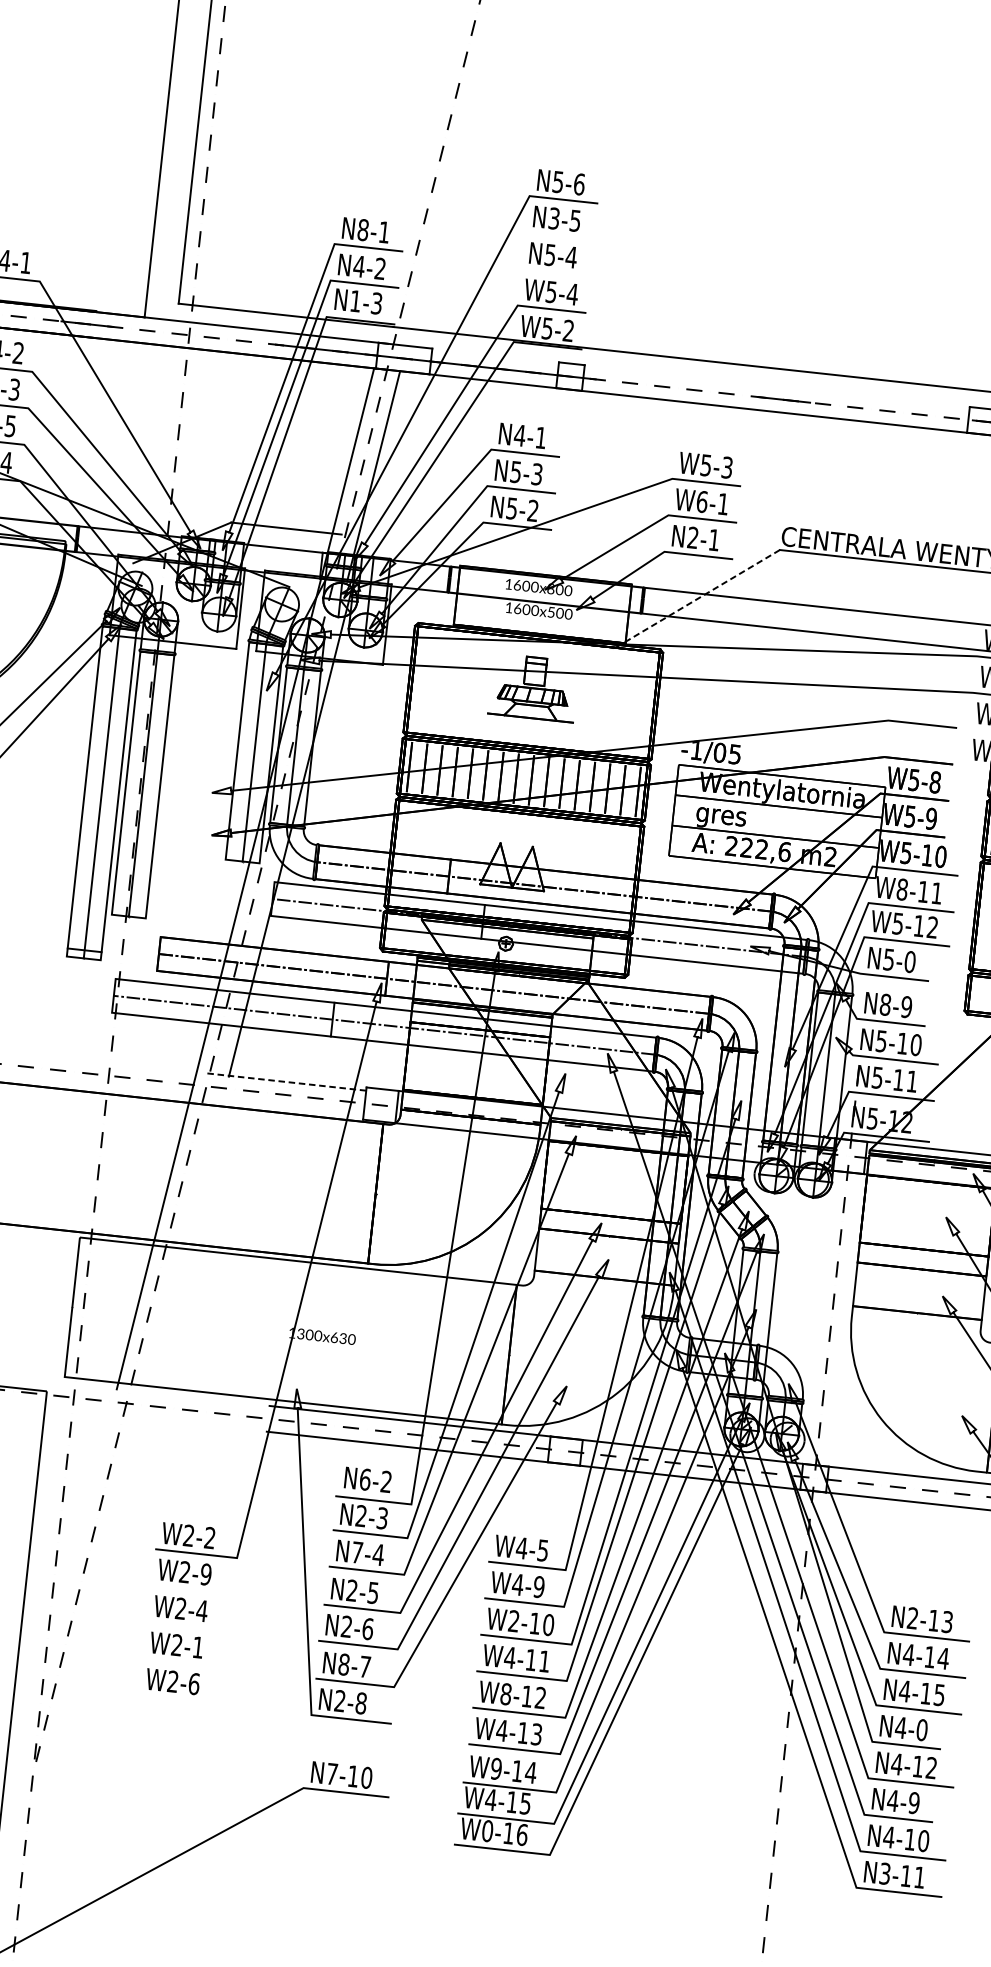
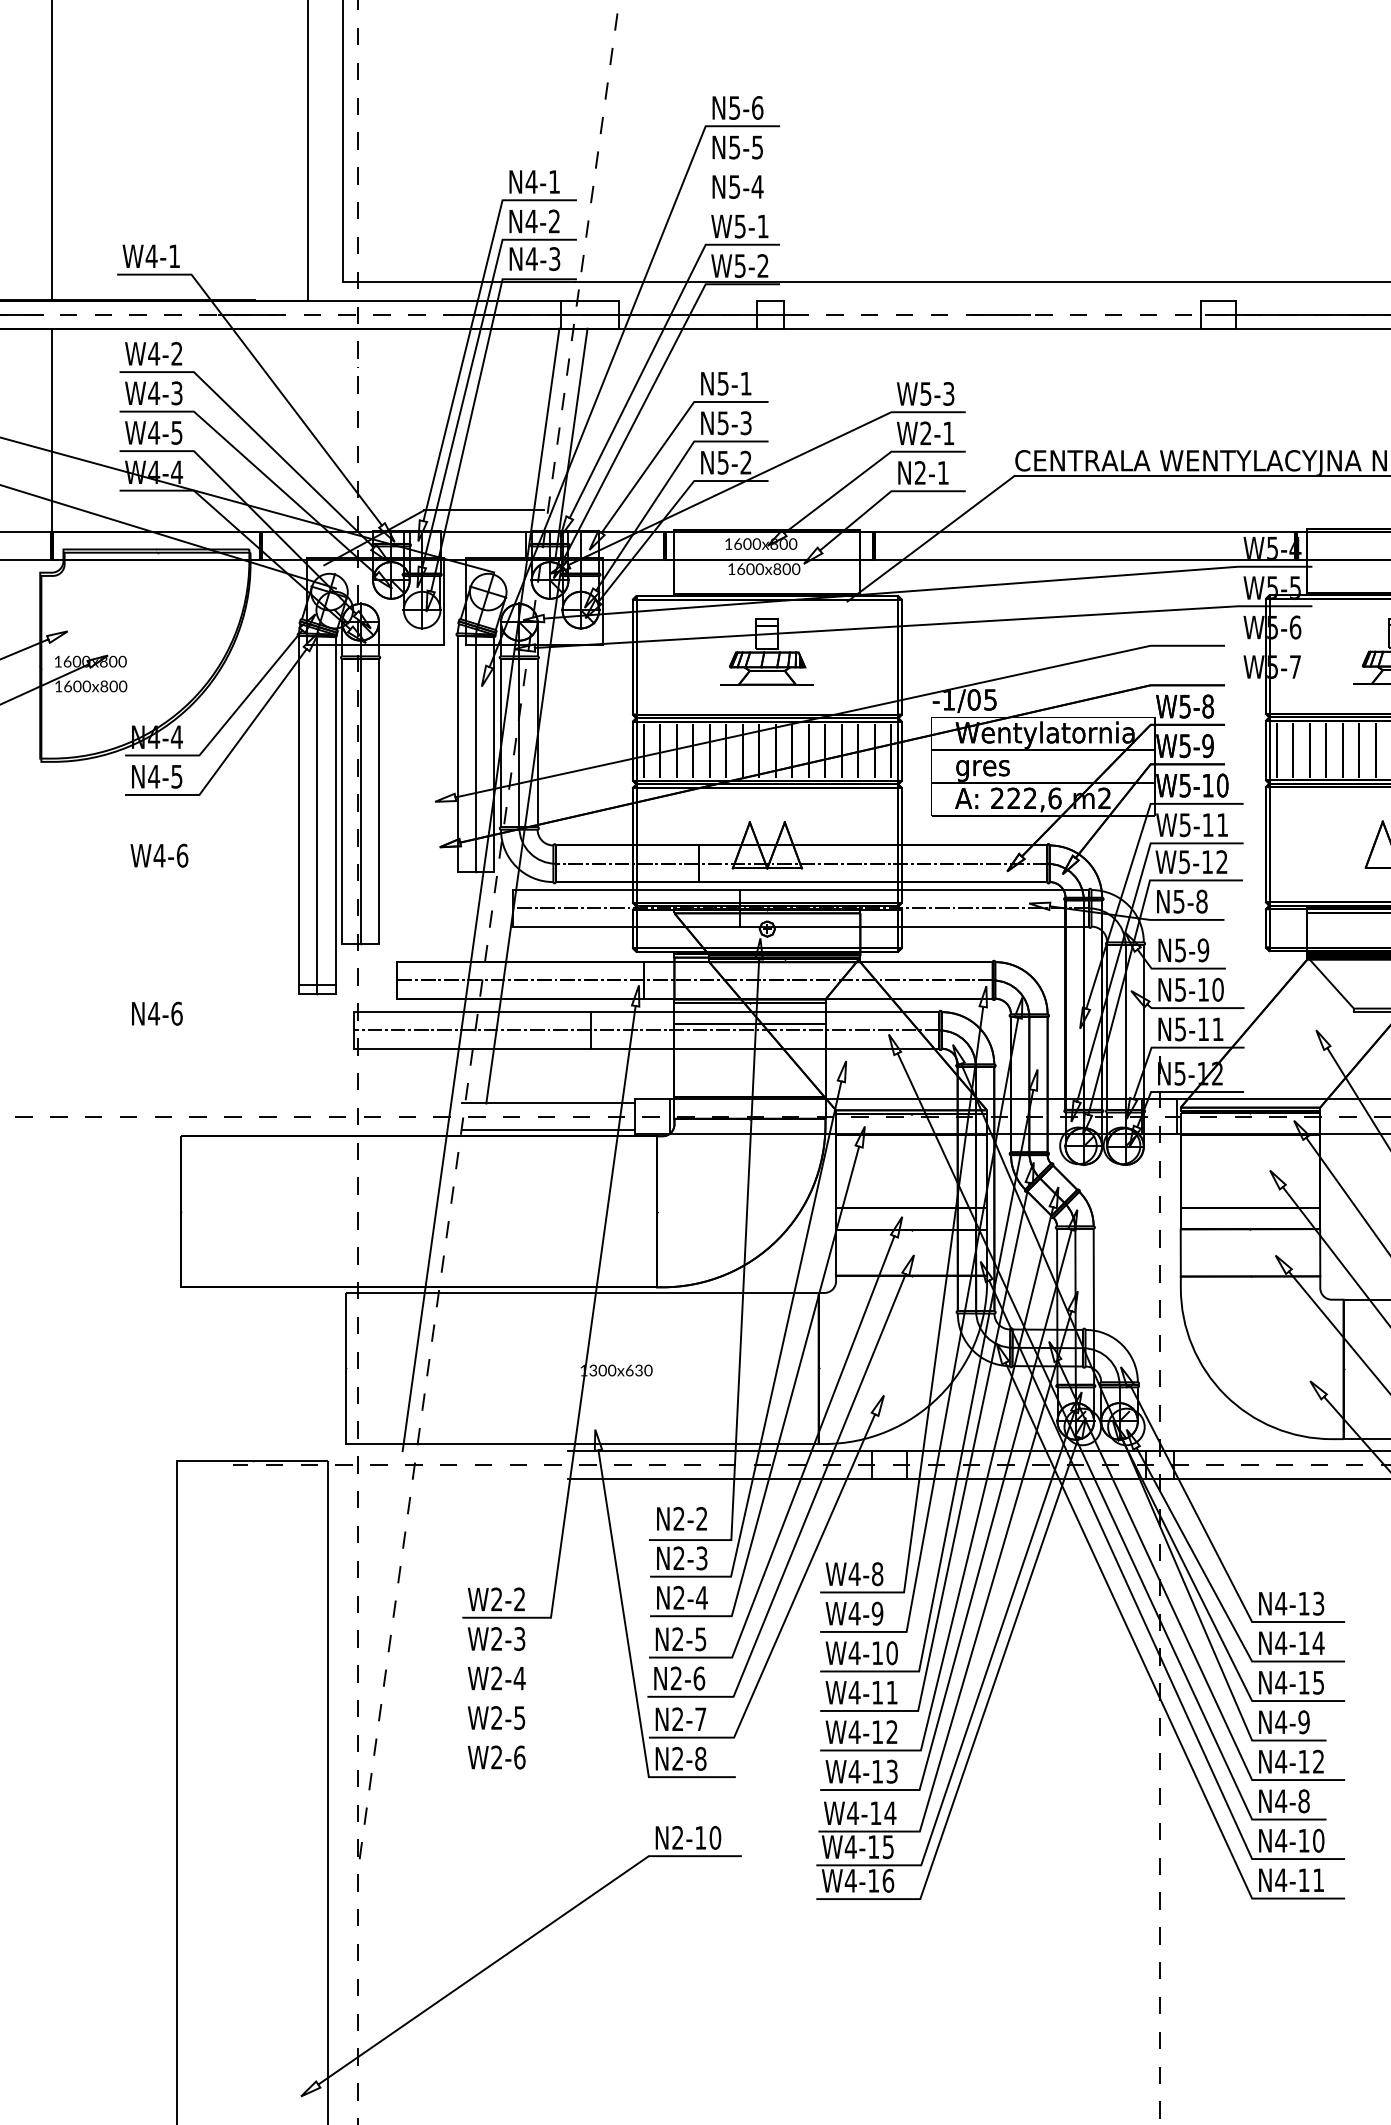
text: (554, 217) -> (734, 146), N3-5 -> N5-5
text: (363, 229) -> (531, 181), N8-1 -> N4-1
text: (572, 294) -> (763, 226), W5-4 -> W5-1
text: (355, 300) -> (531, 258), N1-3 -> N4-3
text: (520, 435) -> (723, 383), N4-1 -> N5-1
text: (701, 501) -> (925, 433), W6-1 -> W2-1
line: (696, 599) -> (931, 538), dashed -> solid
text: (551, 611) -> (777, 568), 1600x500 -> 1600x800
text: (901, 889) -> (1184, 825), W8-11 -> W5-11
text: (909, 961) -> (1201, 901), N5-0 -> N5-8
text: (885, 1004) -> (1180, 950), N8-9 -> N5-9
line: (286, 1081) -> (548, 1102), dashed -> solid
line: (283, 1107) -> (548, 1130), added
text: (364, 1479) -> (678, 1518), N6-2 -> N2-2
text: (542, 1550) -> (877, 1574), W4-5 -> W4-8
text: (356, 1552) -> (678, 1597), N7-4 -> N2-4
text: (205, 1574) -> (519, 1638), W2-9 -> W2-3
text: (913, 1618) -> (1281, 1603), N2-13 -> N4-13
text: (513, 1620) -> (854, 1652), W2-10 -> W4-10
text: (197, 1647) -> (519, 1717), W2-1 -> W2-5
text: (343, 1664) -> (677, 1719), N8-7 -> N2-7
text: (505, 1694) -> (854, 1732), W8-12 -> W4-12
text: (921, 1730) -> (1303, 1722), N4-0 -> N4-9
text: (496, 1769) -> (853, 1813), W9-14 -> W4-14
text: (331, 1773) -> (677, 1837), N7-10 -> N2-10
text: (913, 1803) -> (1303, 1801), N4-9 -> N4-8
text: (487, 1830) -> (850, 1880), W0-16 -> W4-16
text: (885, 1874) -> (1281, 1880), N3-11 -> N4-11

